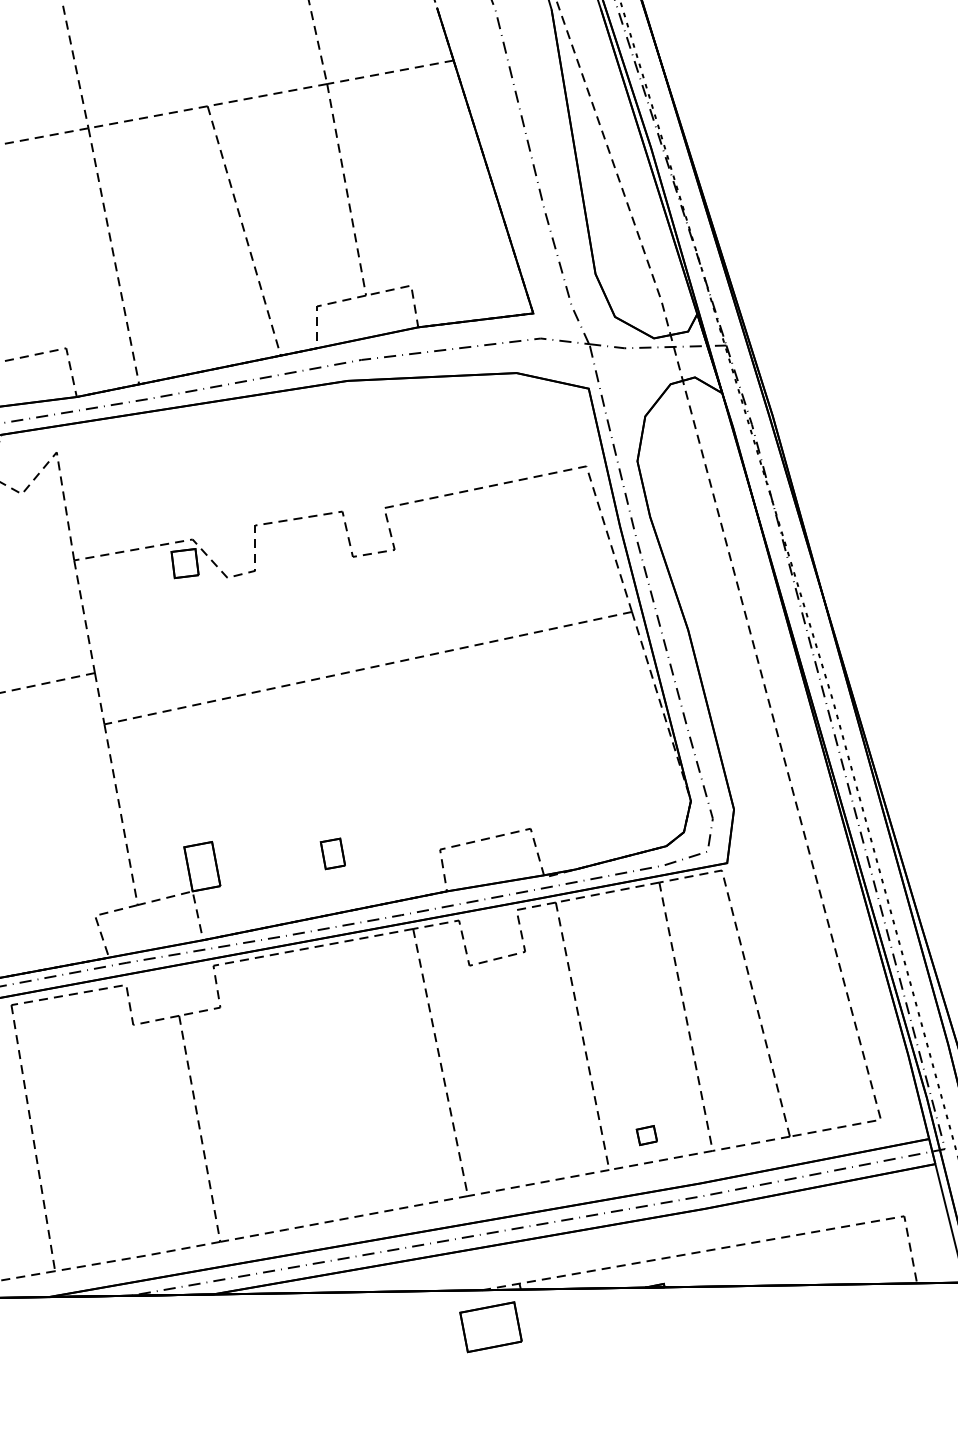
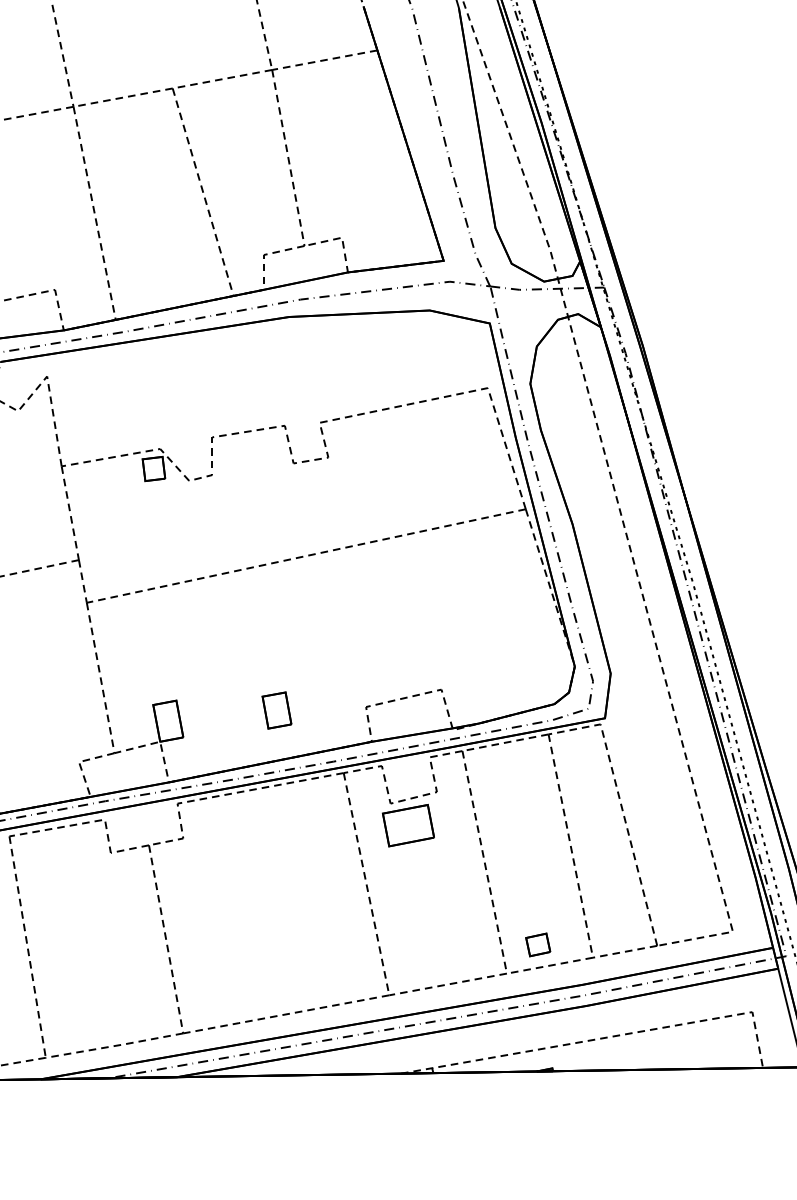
part: (332, 853) -> (276, 710), size x1.43
part: (646, 1135) -> (537, 944), size x1.43
part: (490, 1327) -> (408, 825), moved

